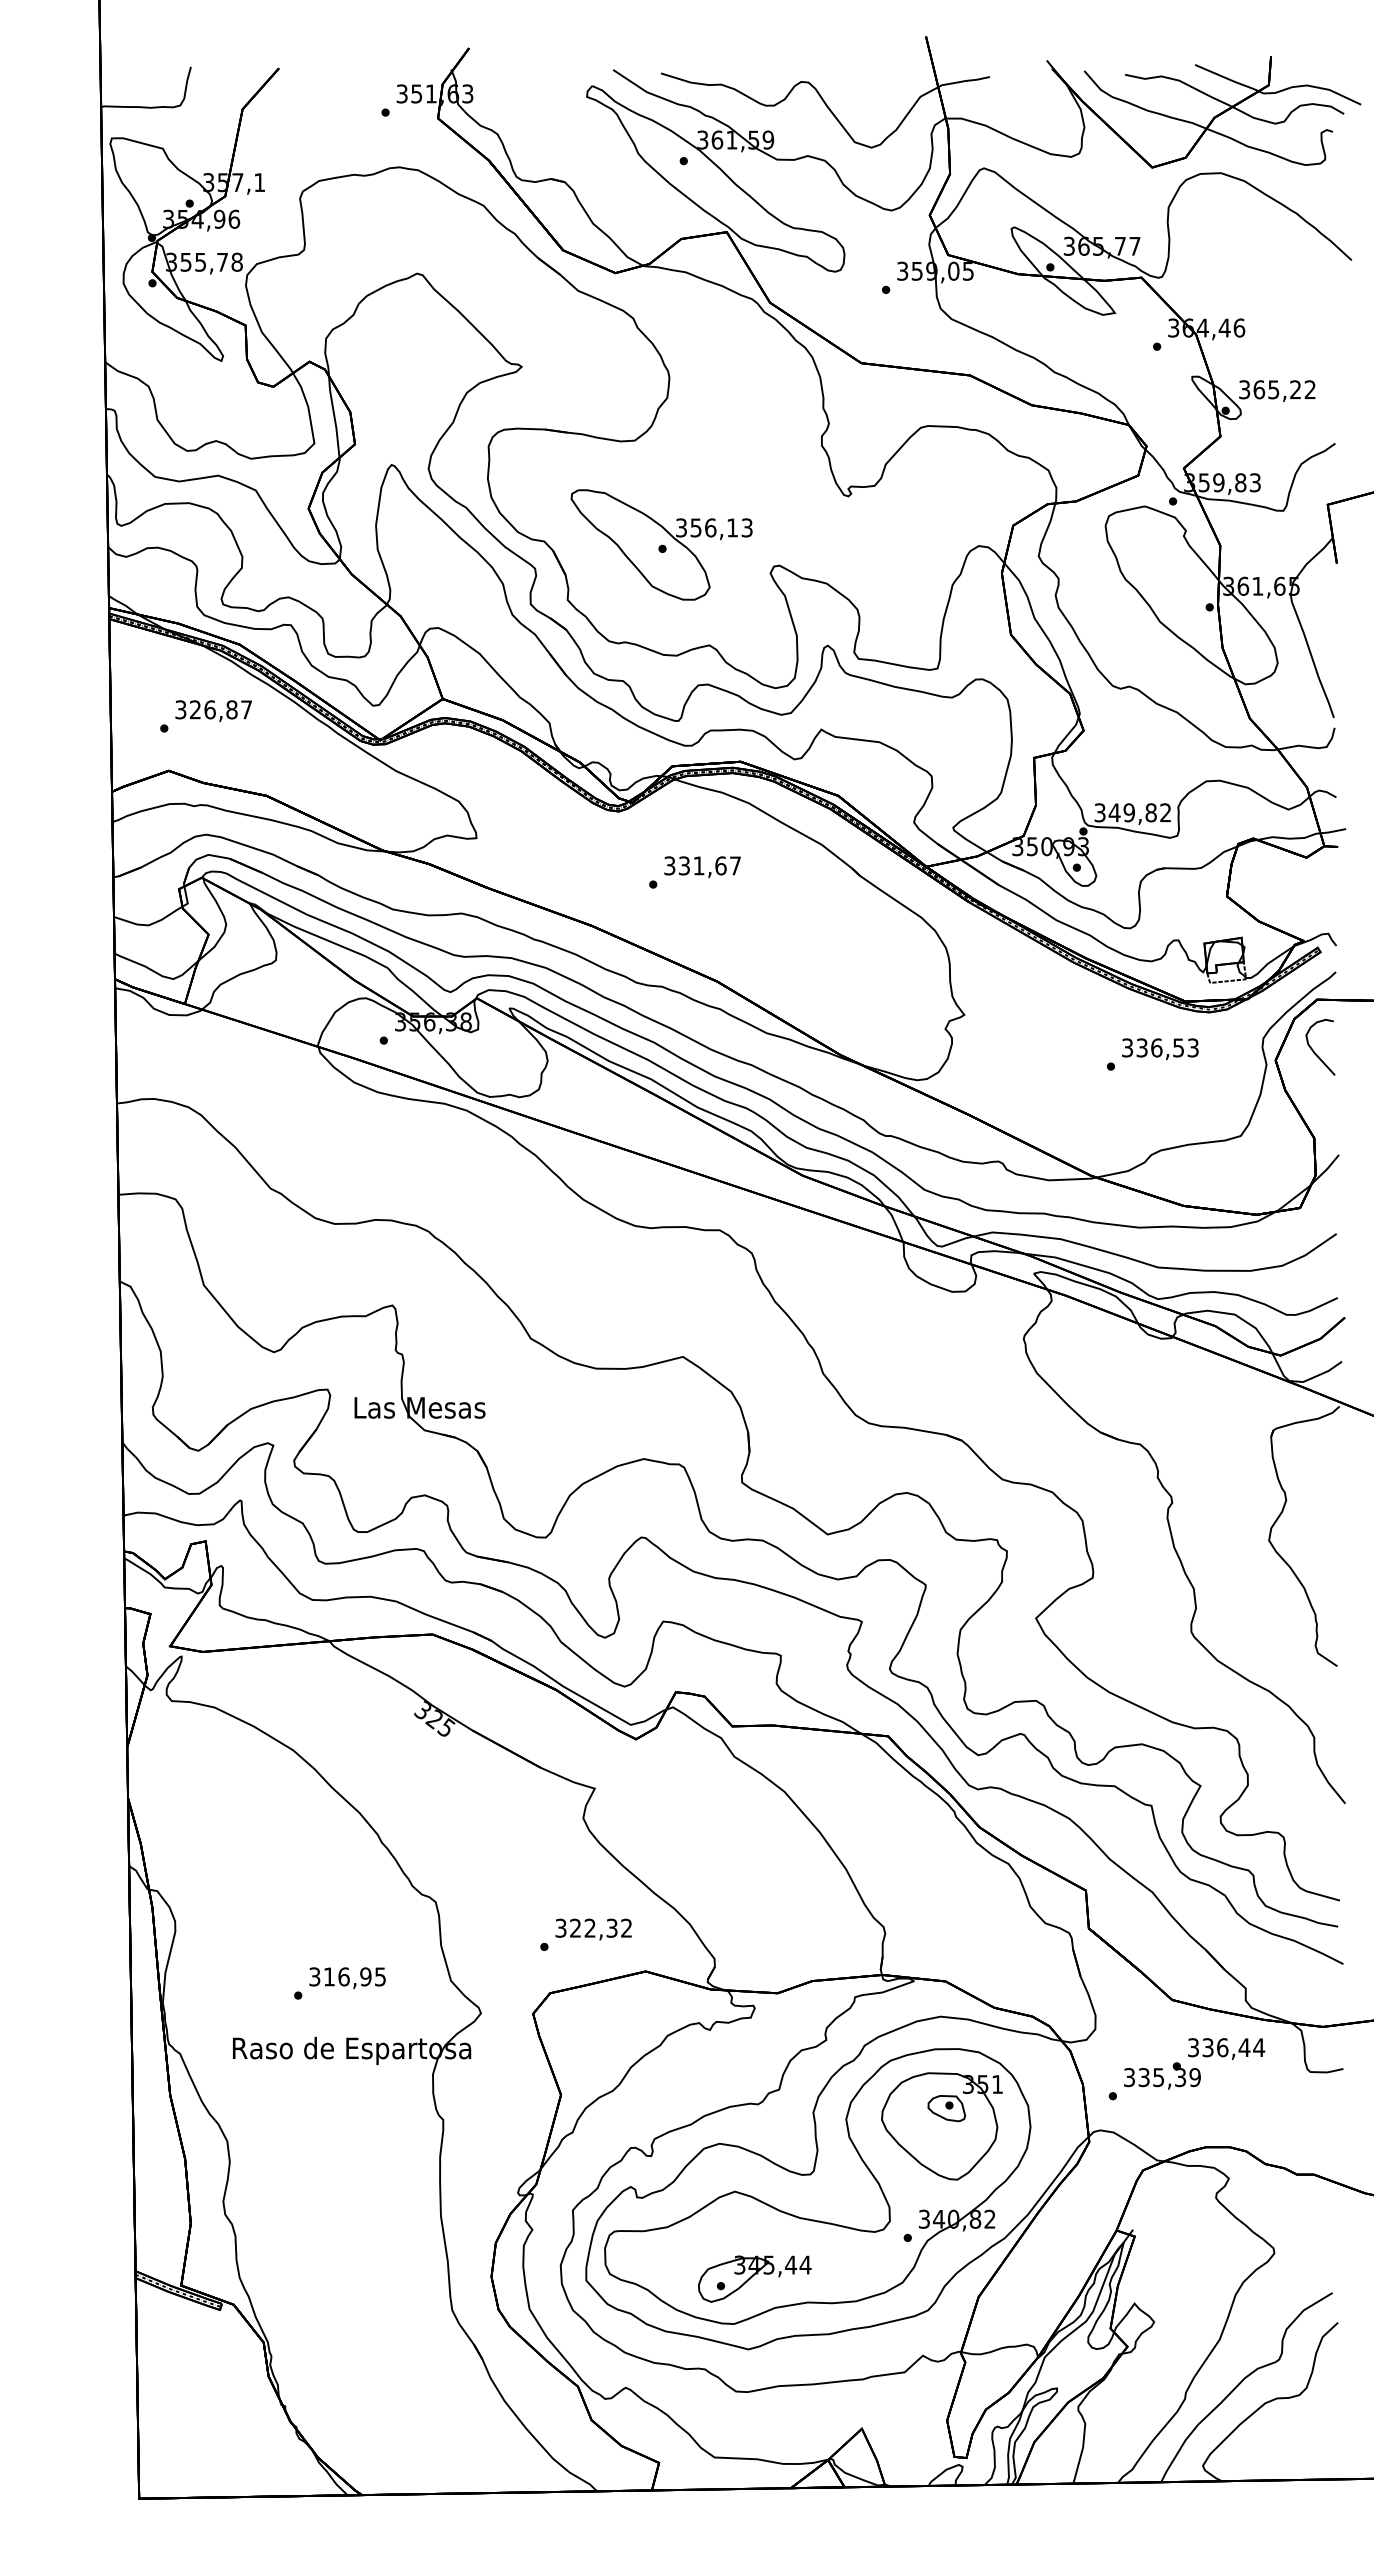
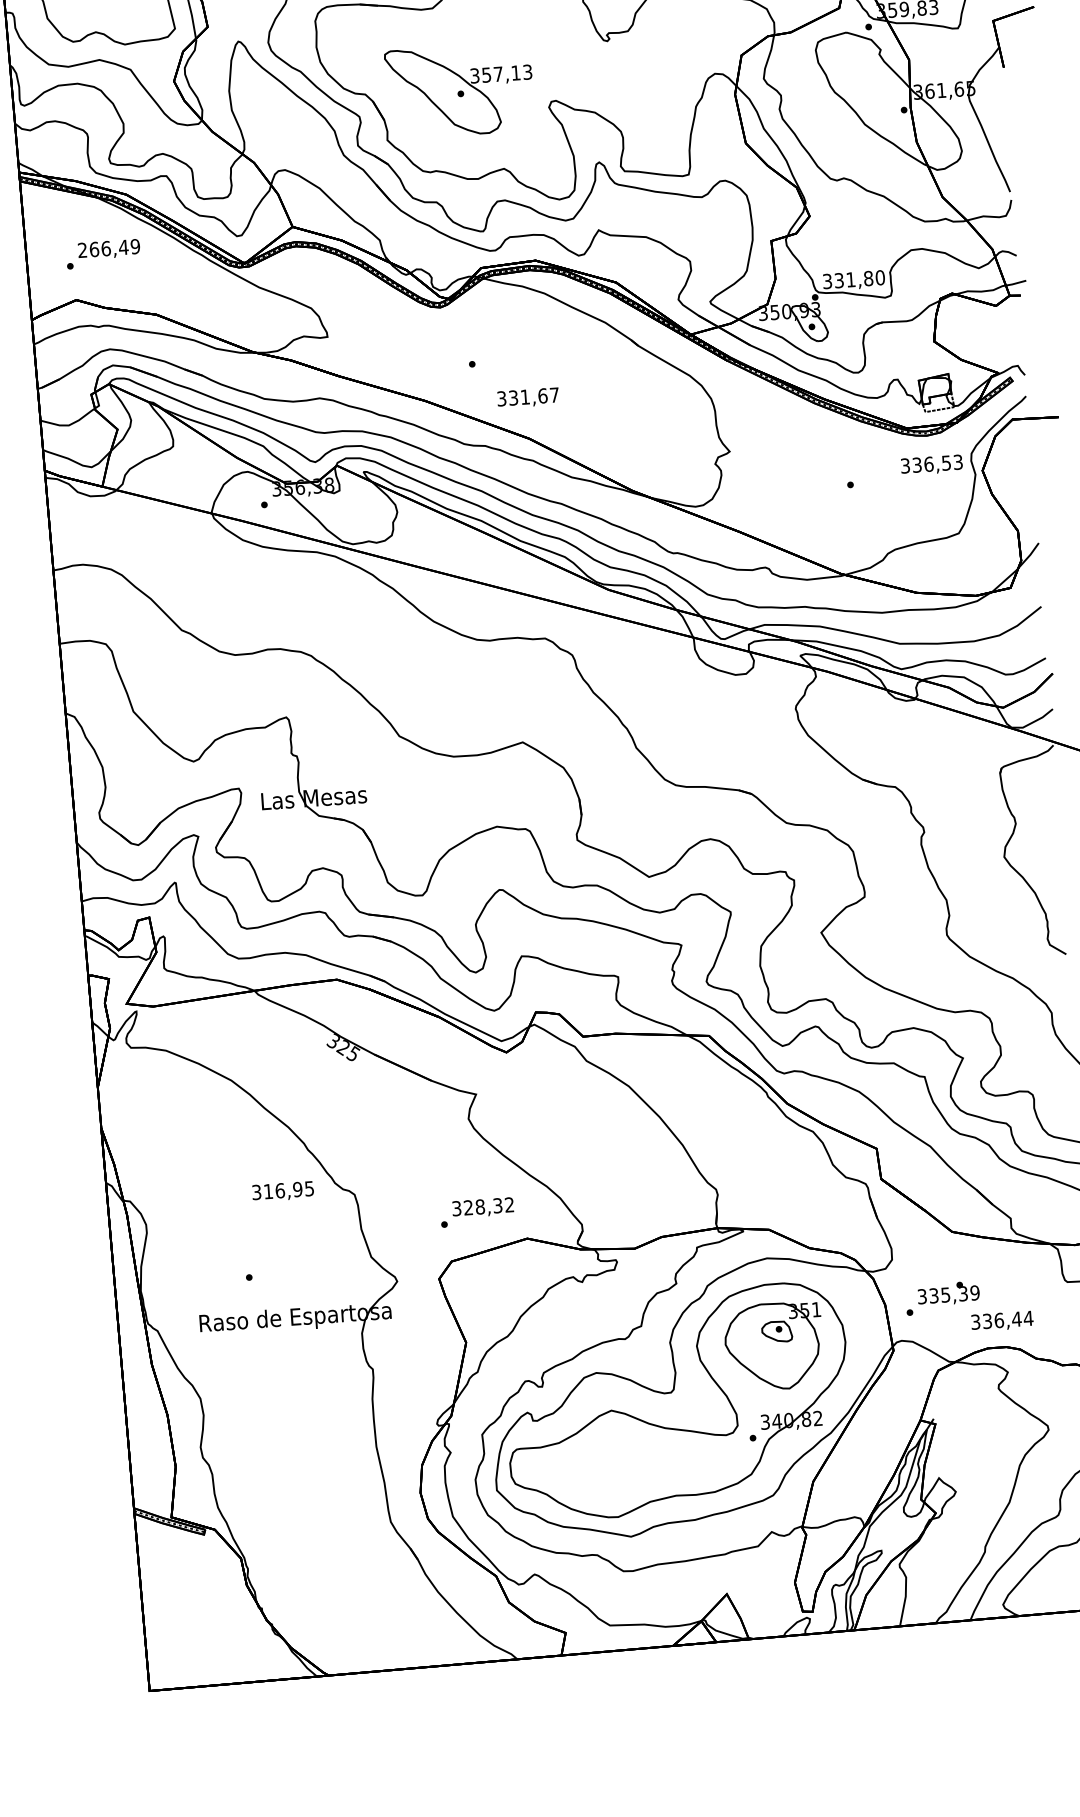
text: (710, 527) -> (498, 73), 356,13 -> 357,13
text: (213, 709) -> (108, 248), 326,87 -> 266,49
text: (1139, 812) -> (859, 278), 349,82 -> 331,80
text: (702, 867) -> (528, 398), moved
text: (1160, 1049) -> (932, 465), moved
curve: (1315, 1052) -> (1014, 462), removed
text: (589, 1927) -> (479, 1206), 322,32 -> 328,32
text: (347, 1978) -> (283, 1191), moved
text: (1226, 2048) -> (1002, 1320), moved
part: (754, 2278) -> (632, 1479), removed

